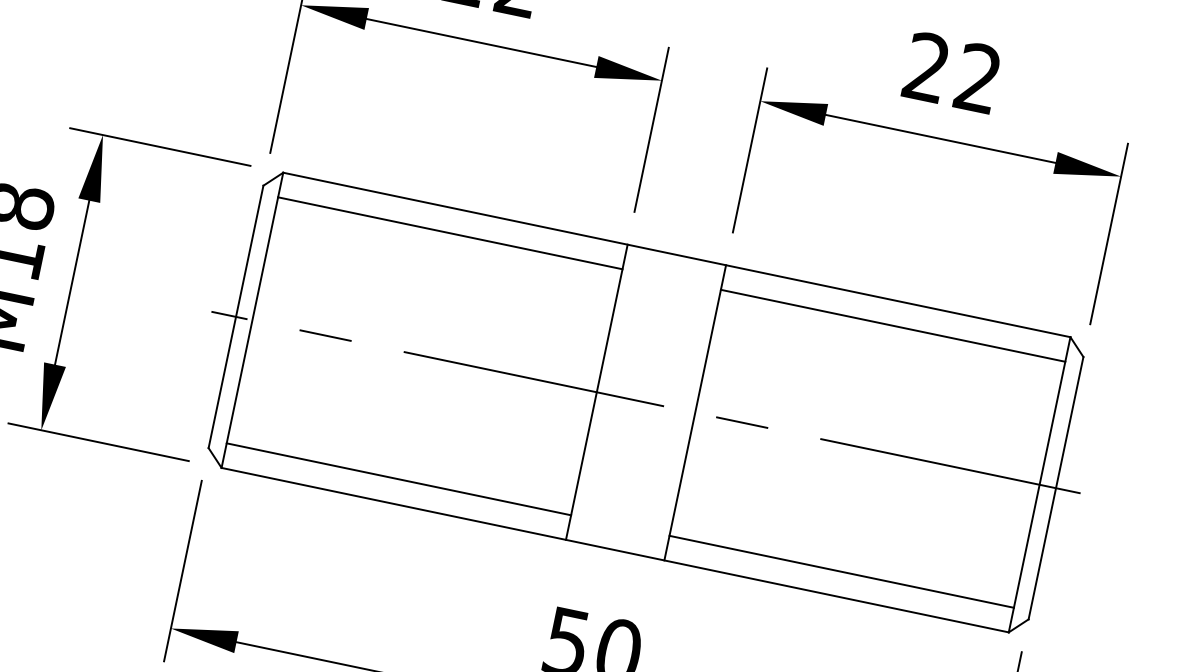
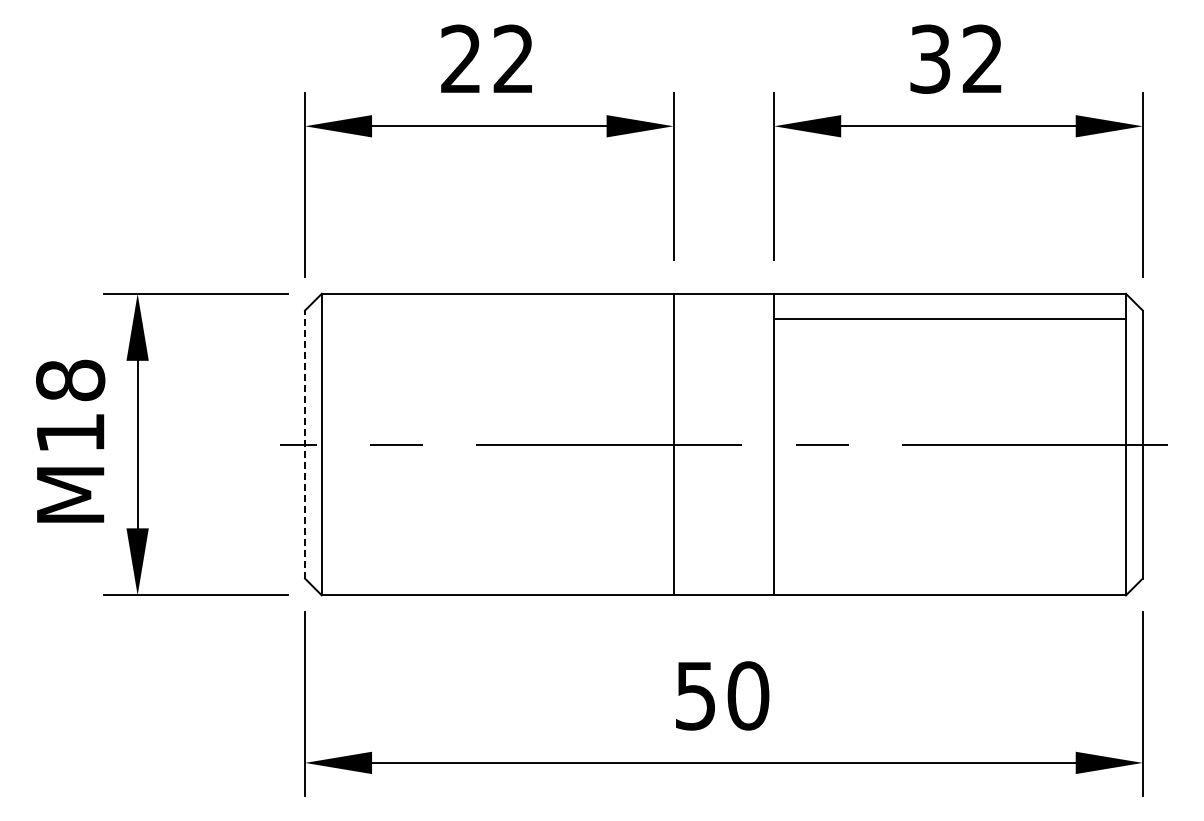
text: (927, 66) -> (930, 58), 22 -> 32
line: (450, 232) -> (497, 318), removed
line: (236, 316) -> (305, 444), solid -> dashed
line: (398, 479) -> (497, 570), removed
line: (841, 571) -> (949, 570), removed

